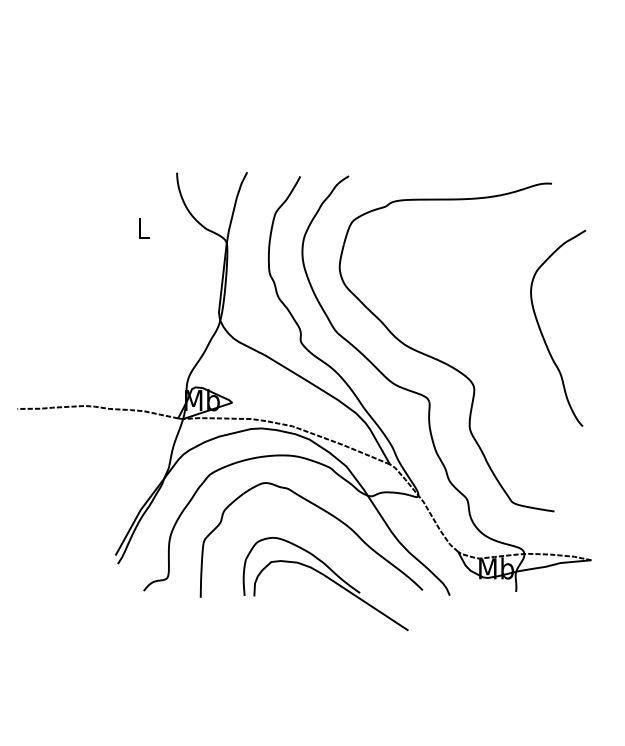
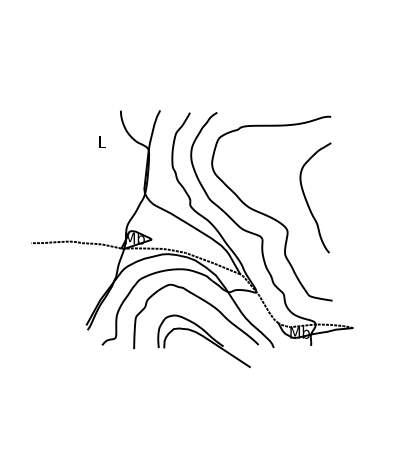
curve: (543, 332) -> (307, 200), moved

